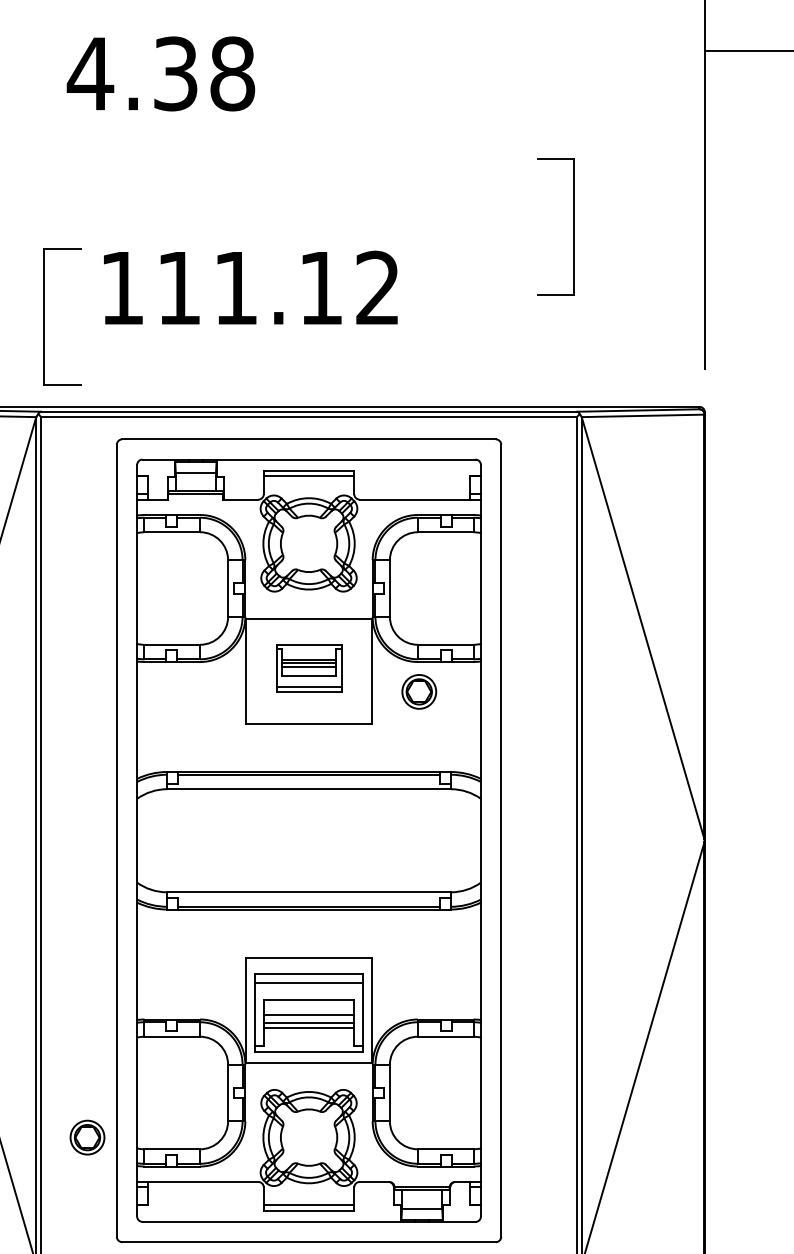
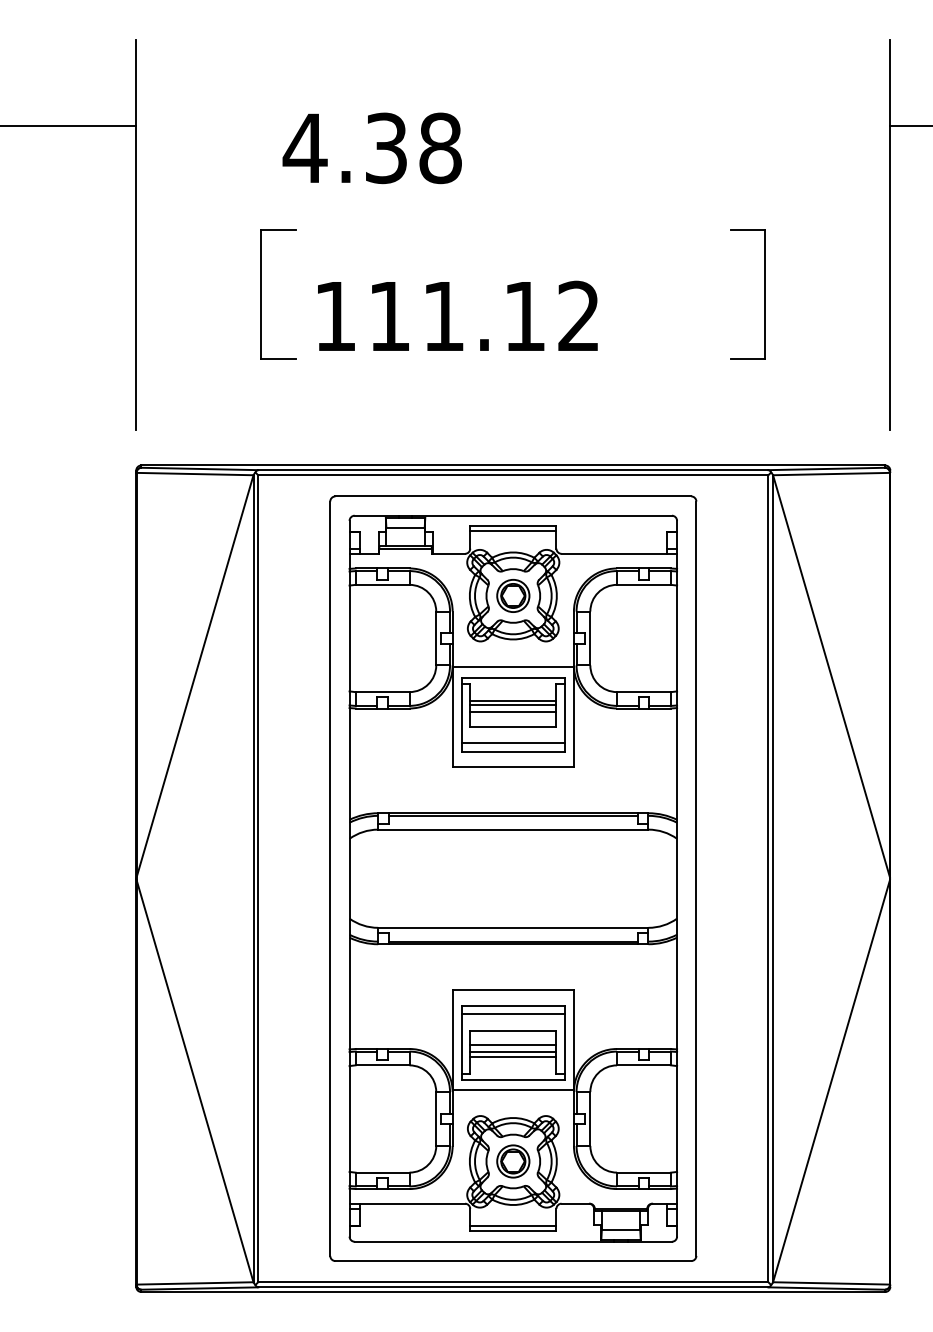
text: (250, 287) -> (457, 315), moved
part: (44, 317) -> (261, 294), moved
part: (309, 668) -> (513, 714), size x1.67
part: (419, 691) -> (513, 595), moved
part: (87, 1137) -> (513, 1161), moved

